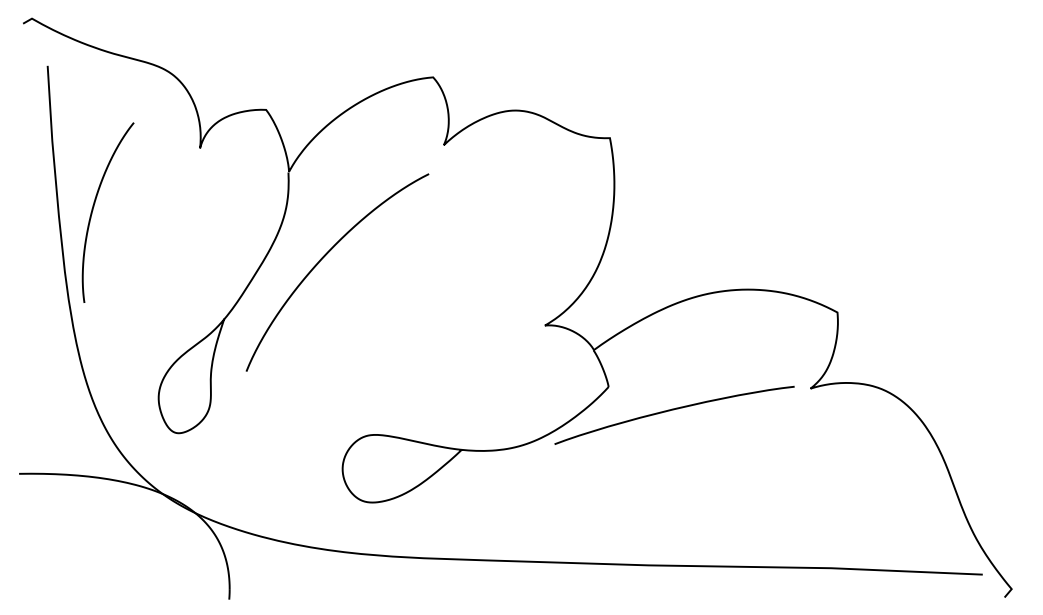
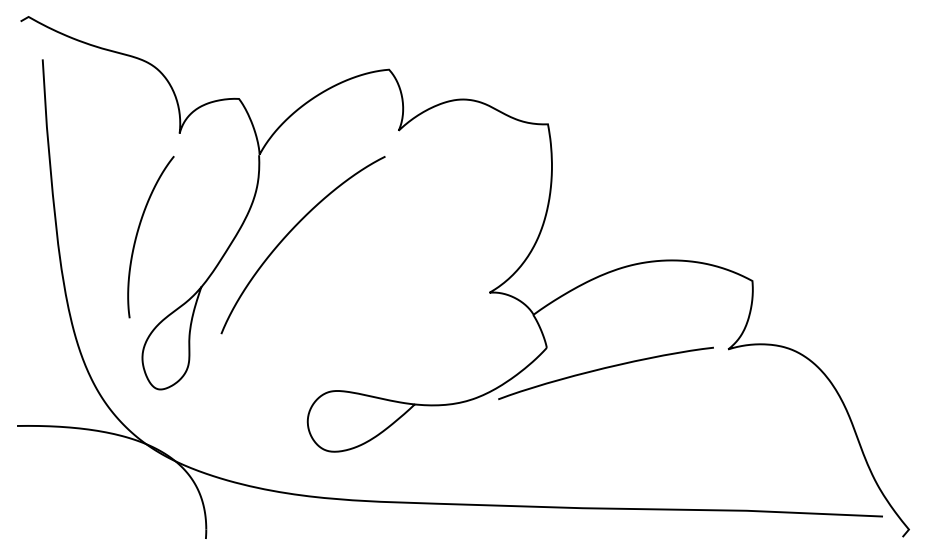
curve: (93, 210) -> (137, 235), moved

